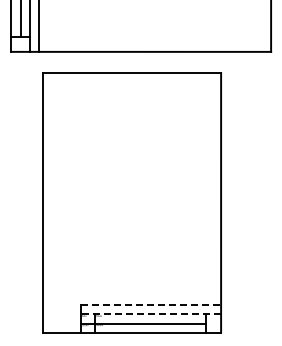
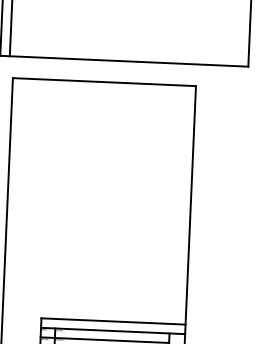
line: (151, 305) -> (114, 321), dashed -> solid
line: (150, 314) -> (112, 331), dashed -> solid

